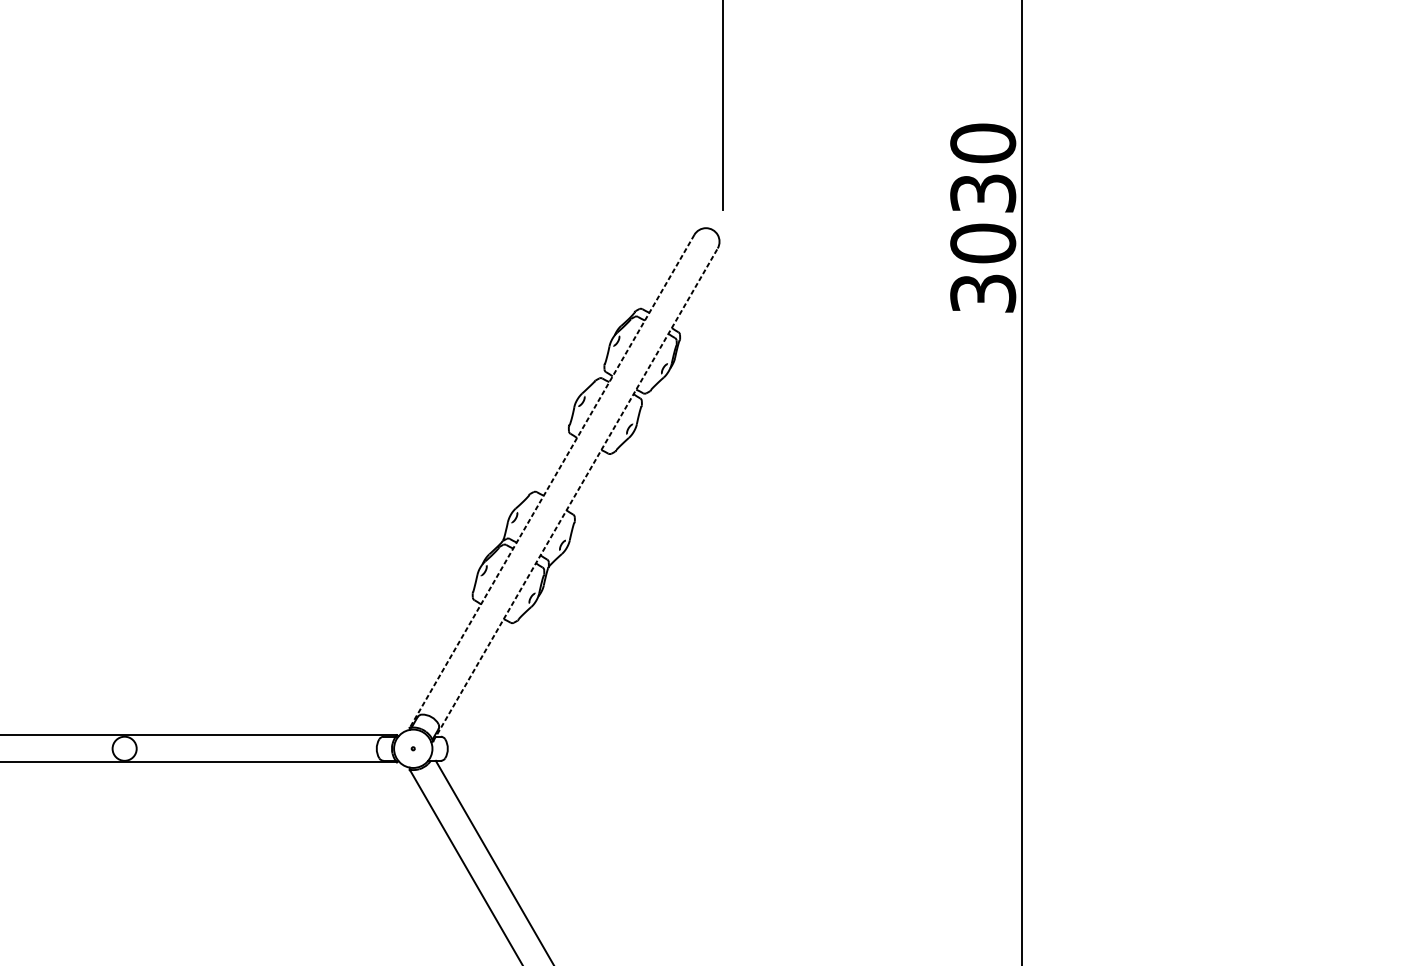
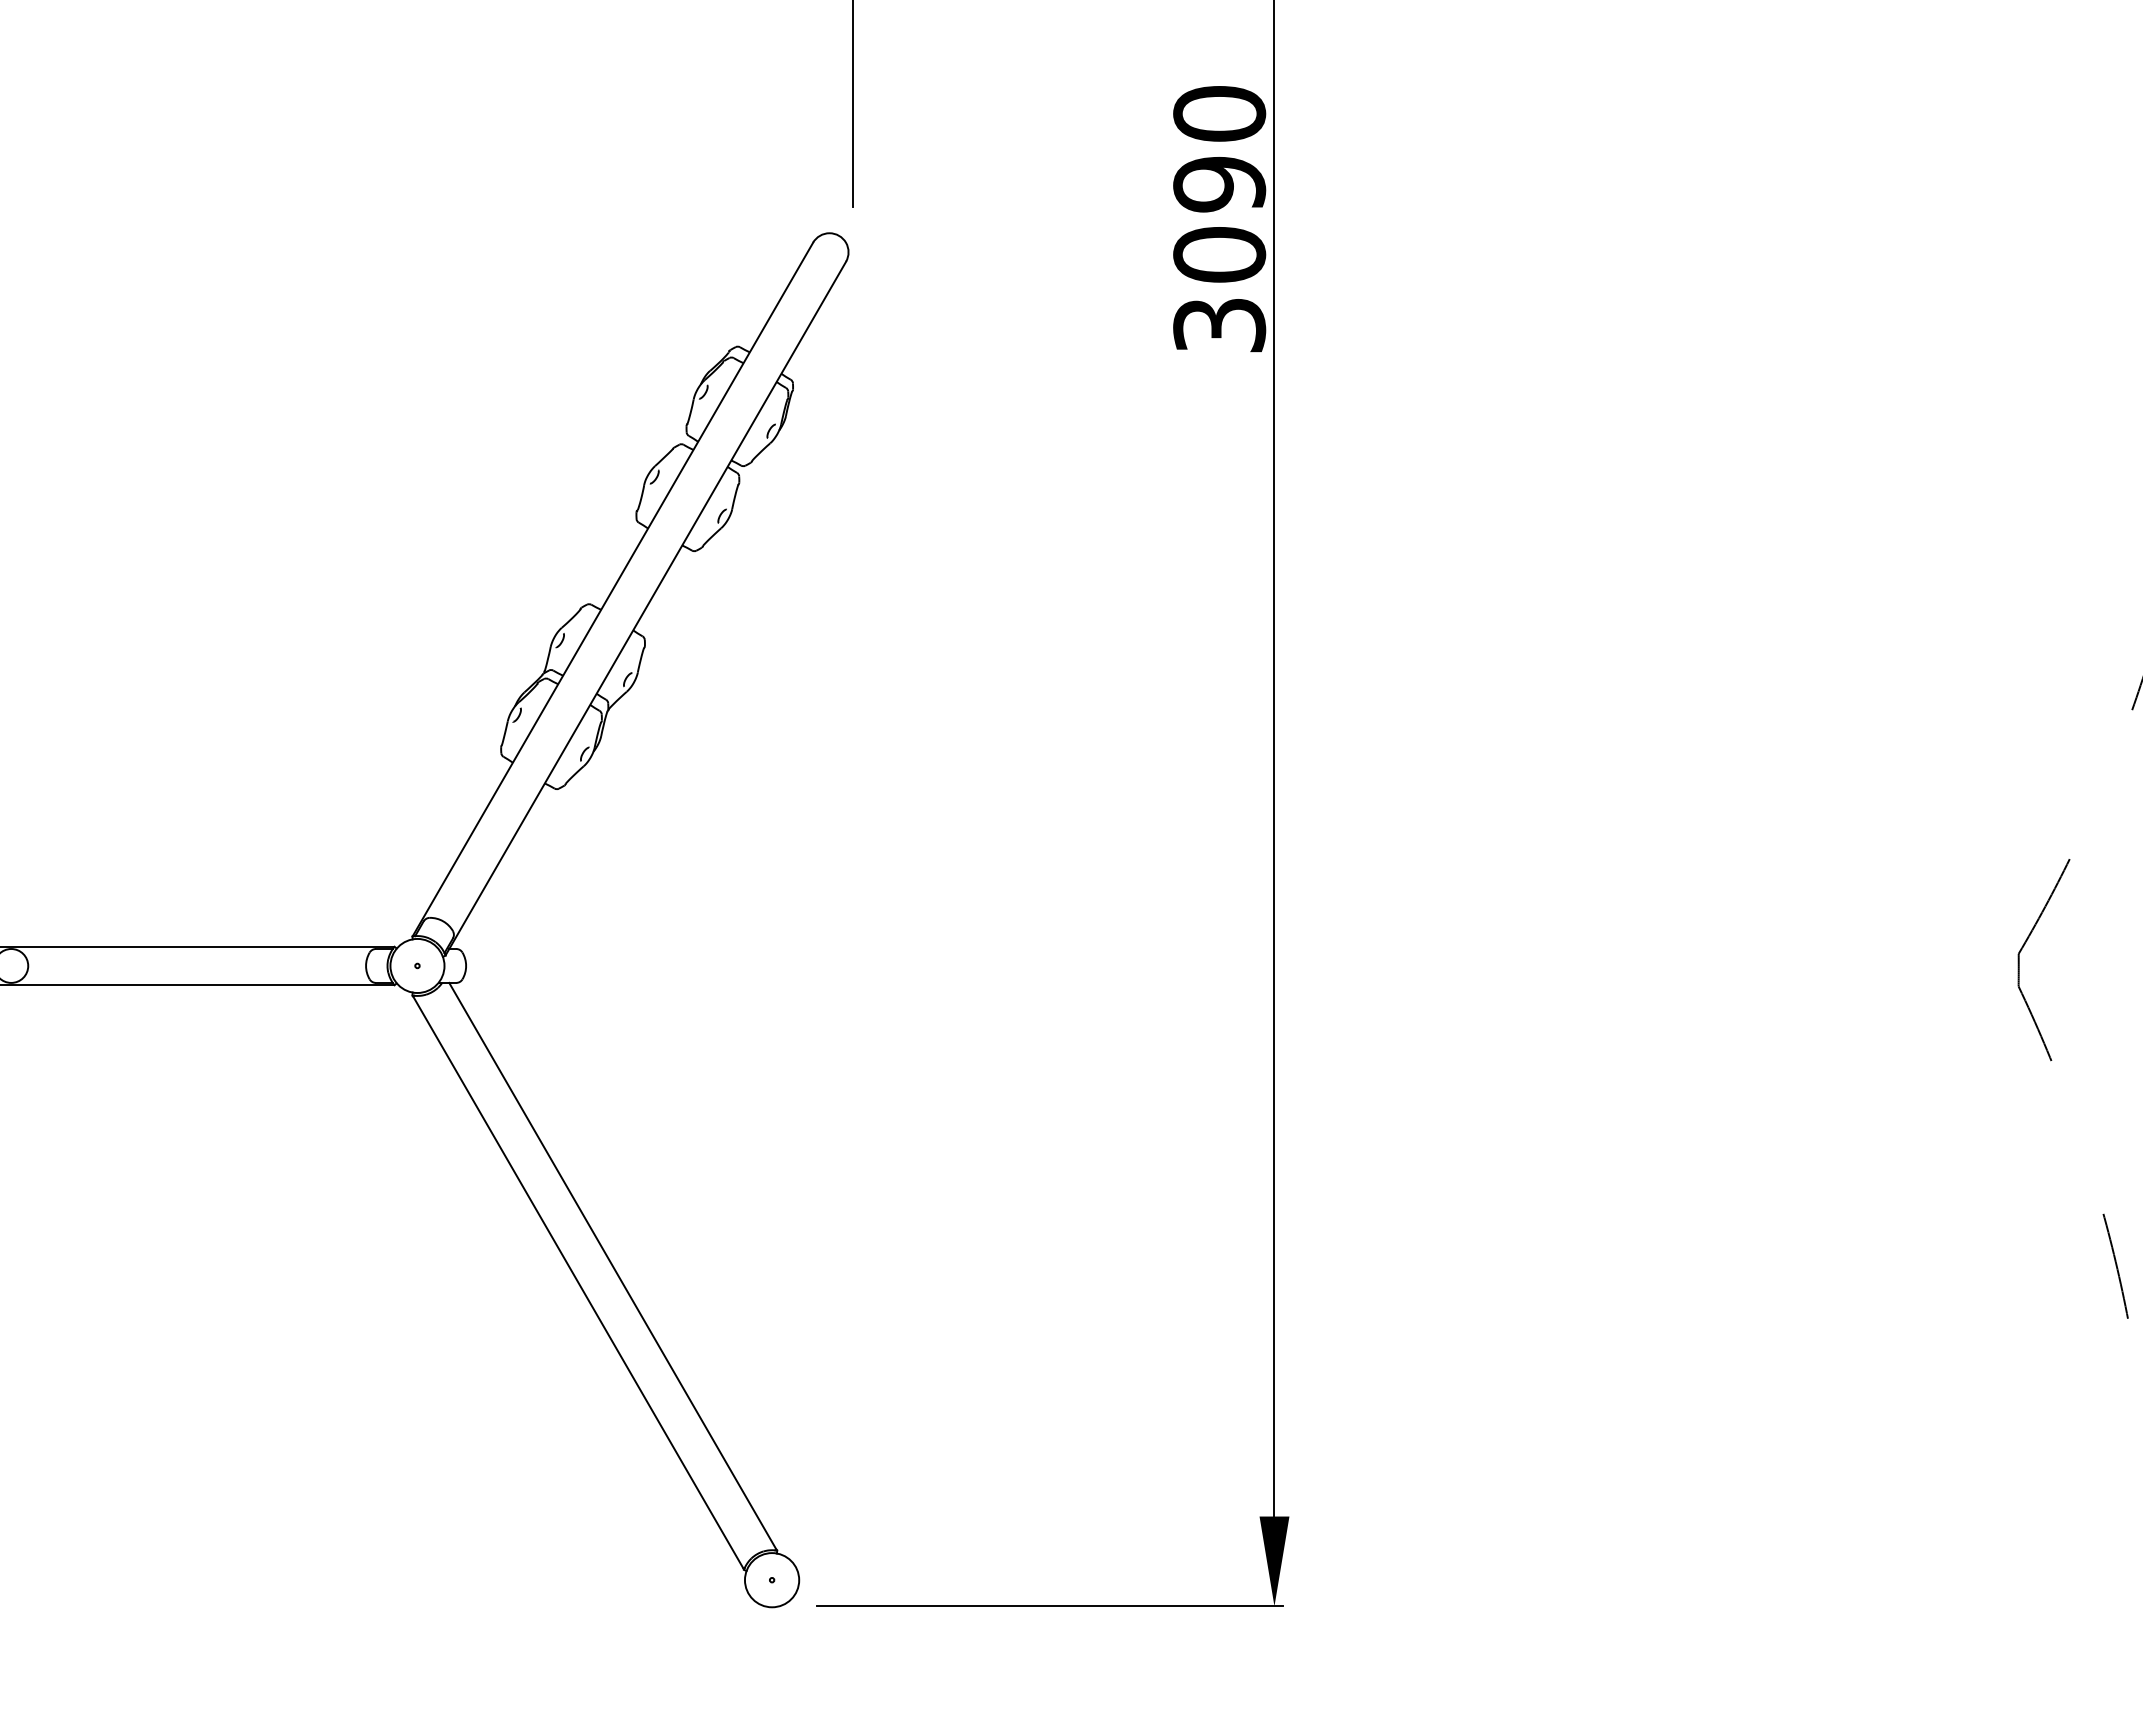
text: (983, 193) -> (1219, 184), 3030 -> 3090
line: (551, 481) -> (612, 589), dashed -> solid
line: (575, 494) -> (646, 608), dashed -> solid

